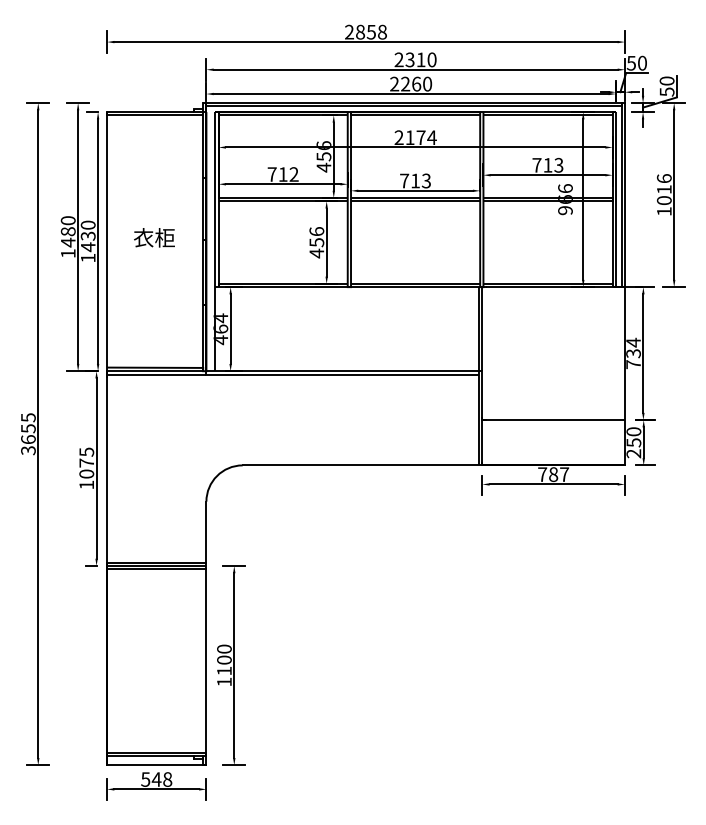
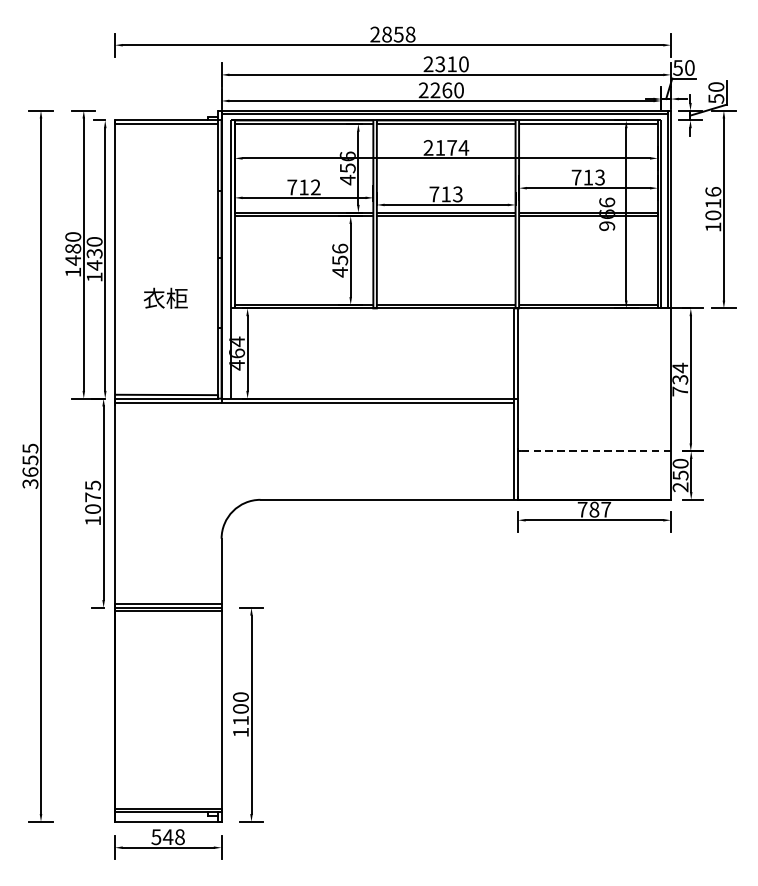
text: (154, 237) -> (165, 298), moved
line: (553, 420) -> (594, 451), solid -> dashed

